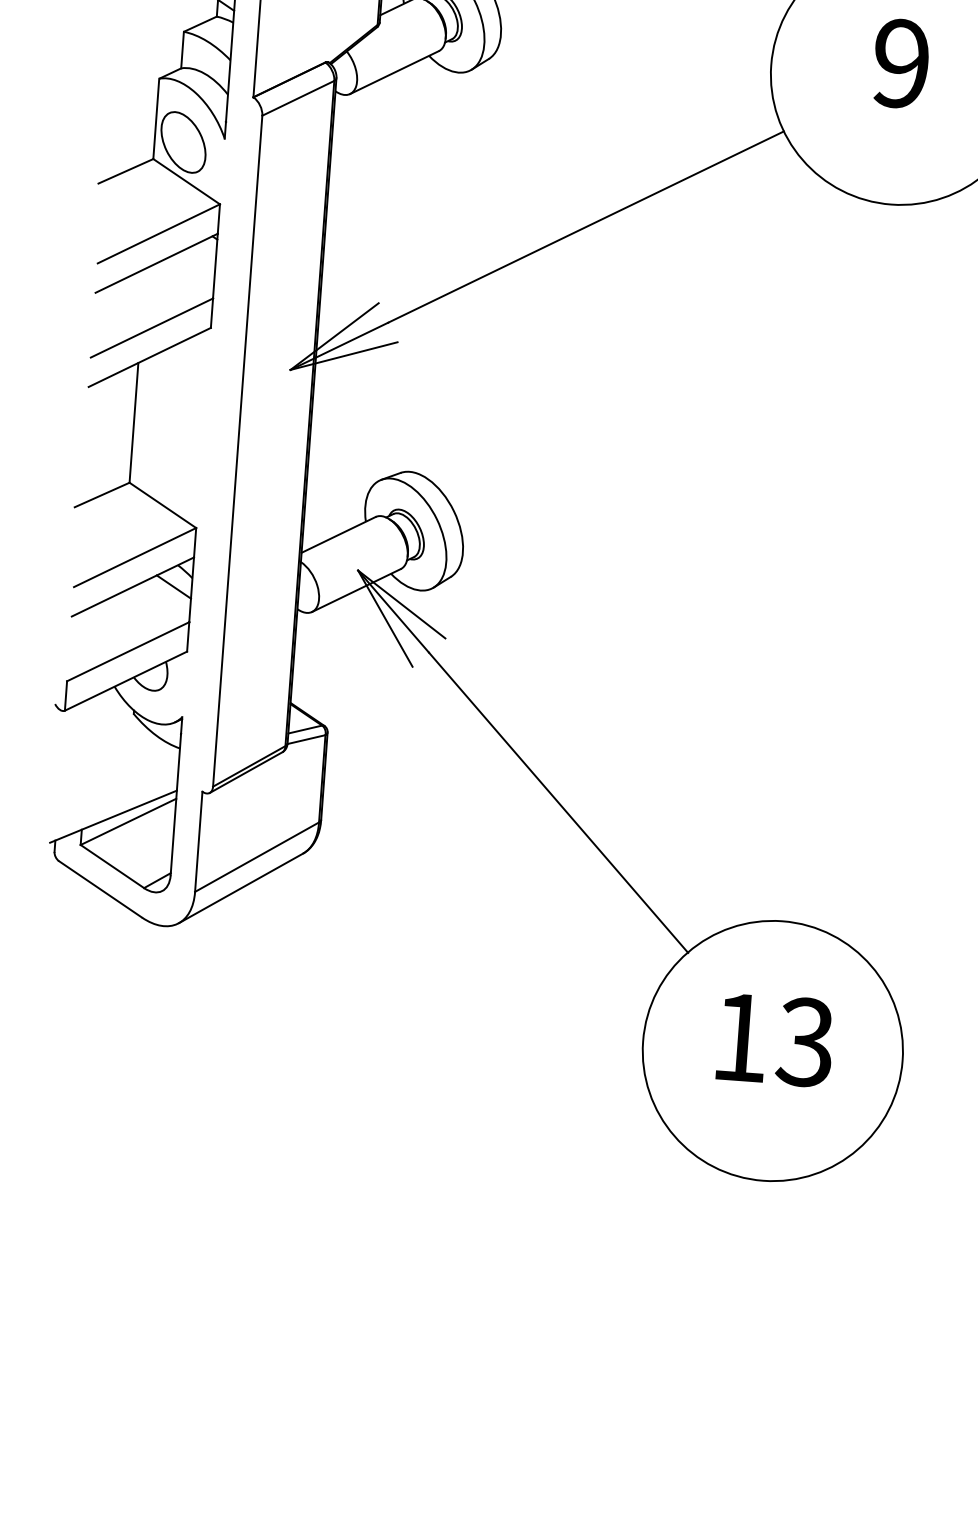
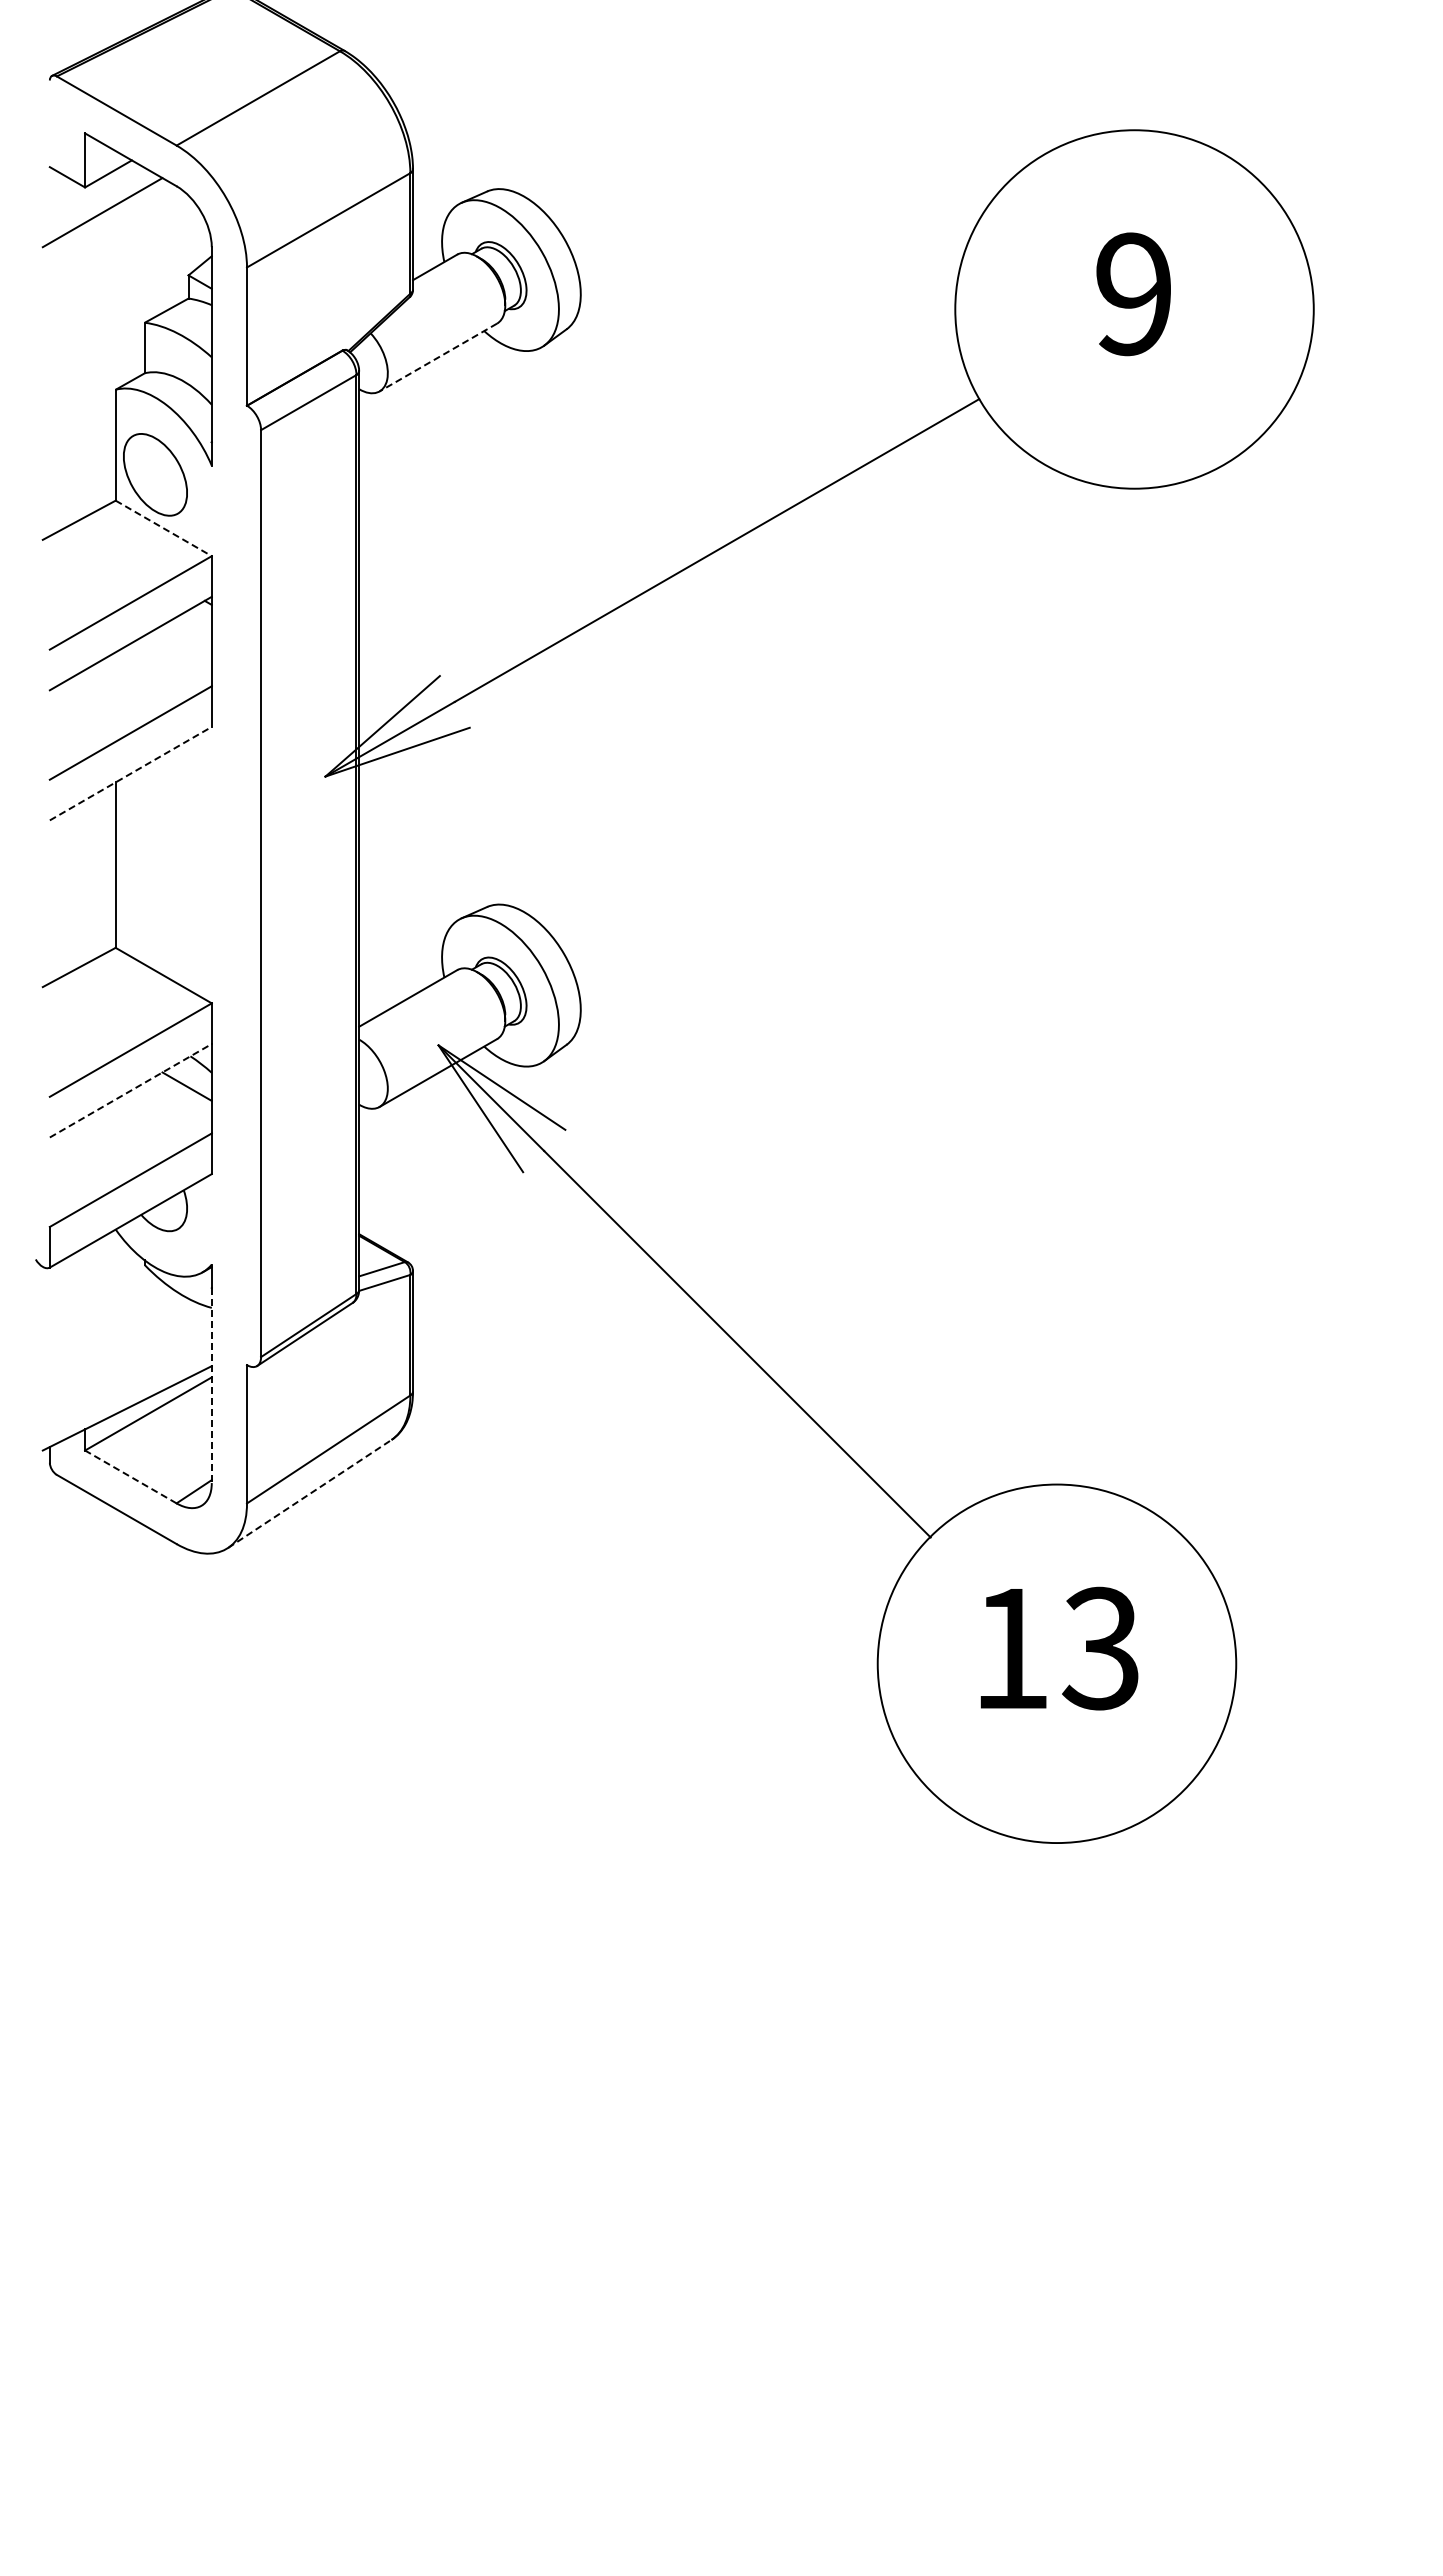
line: (394, 72) -> (438, 357), solid -> dashed
line: (187, 181) -> (164, 528), solid -> dashed
line: (149, 357) -> (130, 773), solid -> dashed
line: (132, 586) -> (130, 1090), solid -> dashed
line: (175, 804) -> (211, 1385), solid -> dashed
line: (112, 866) -> (130, 1476), solid -> dashed
line: (240, 888) -> (309, 1493), solid -> dashed

